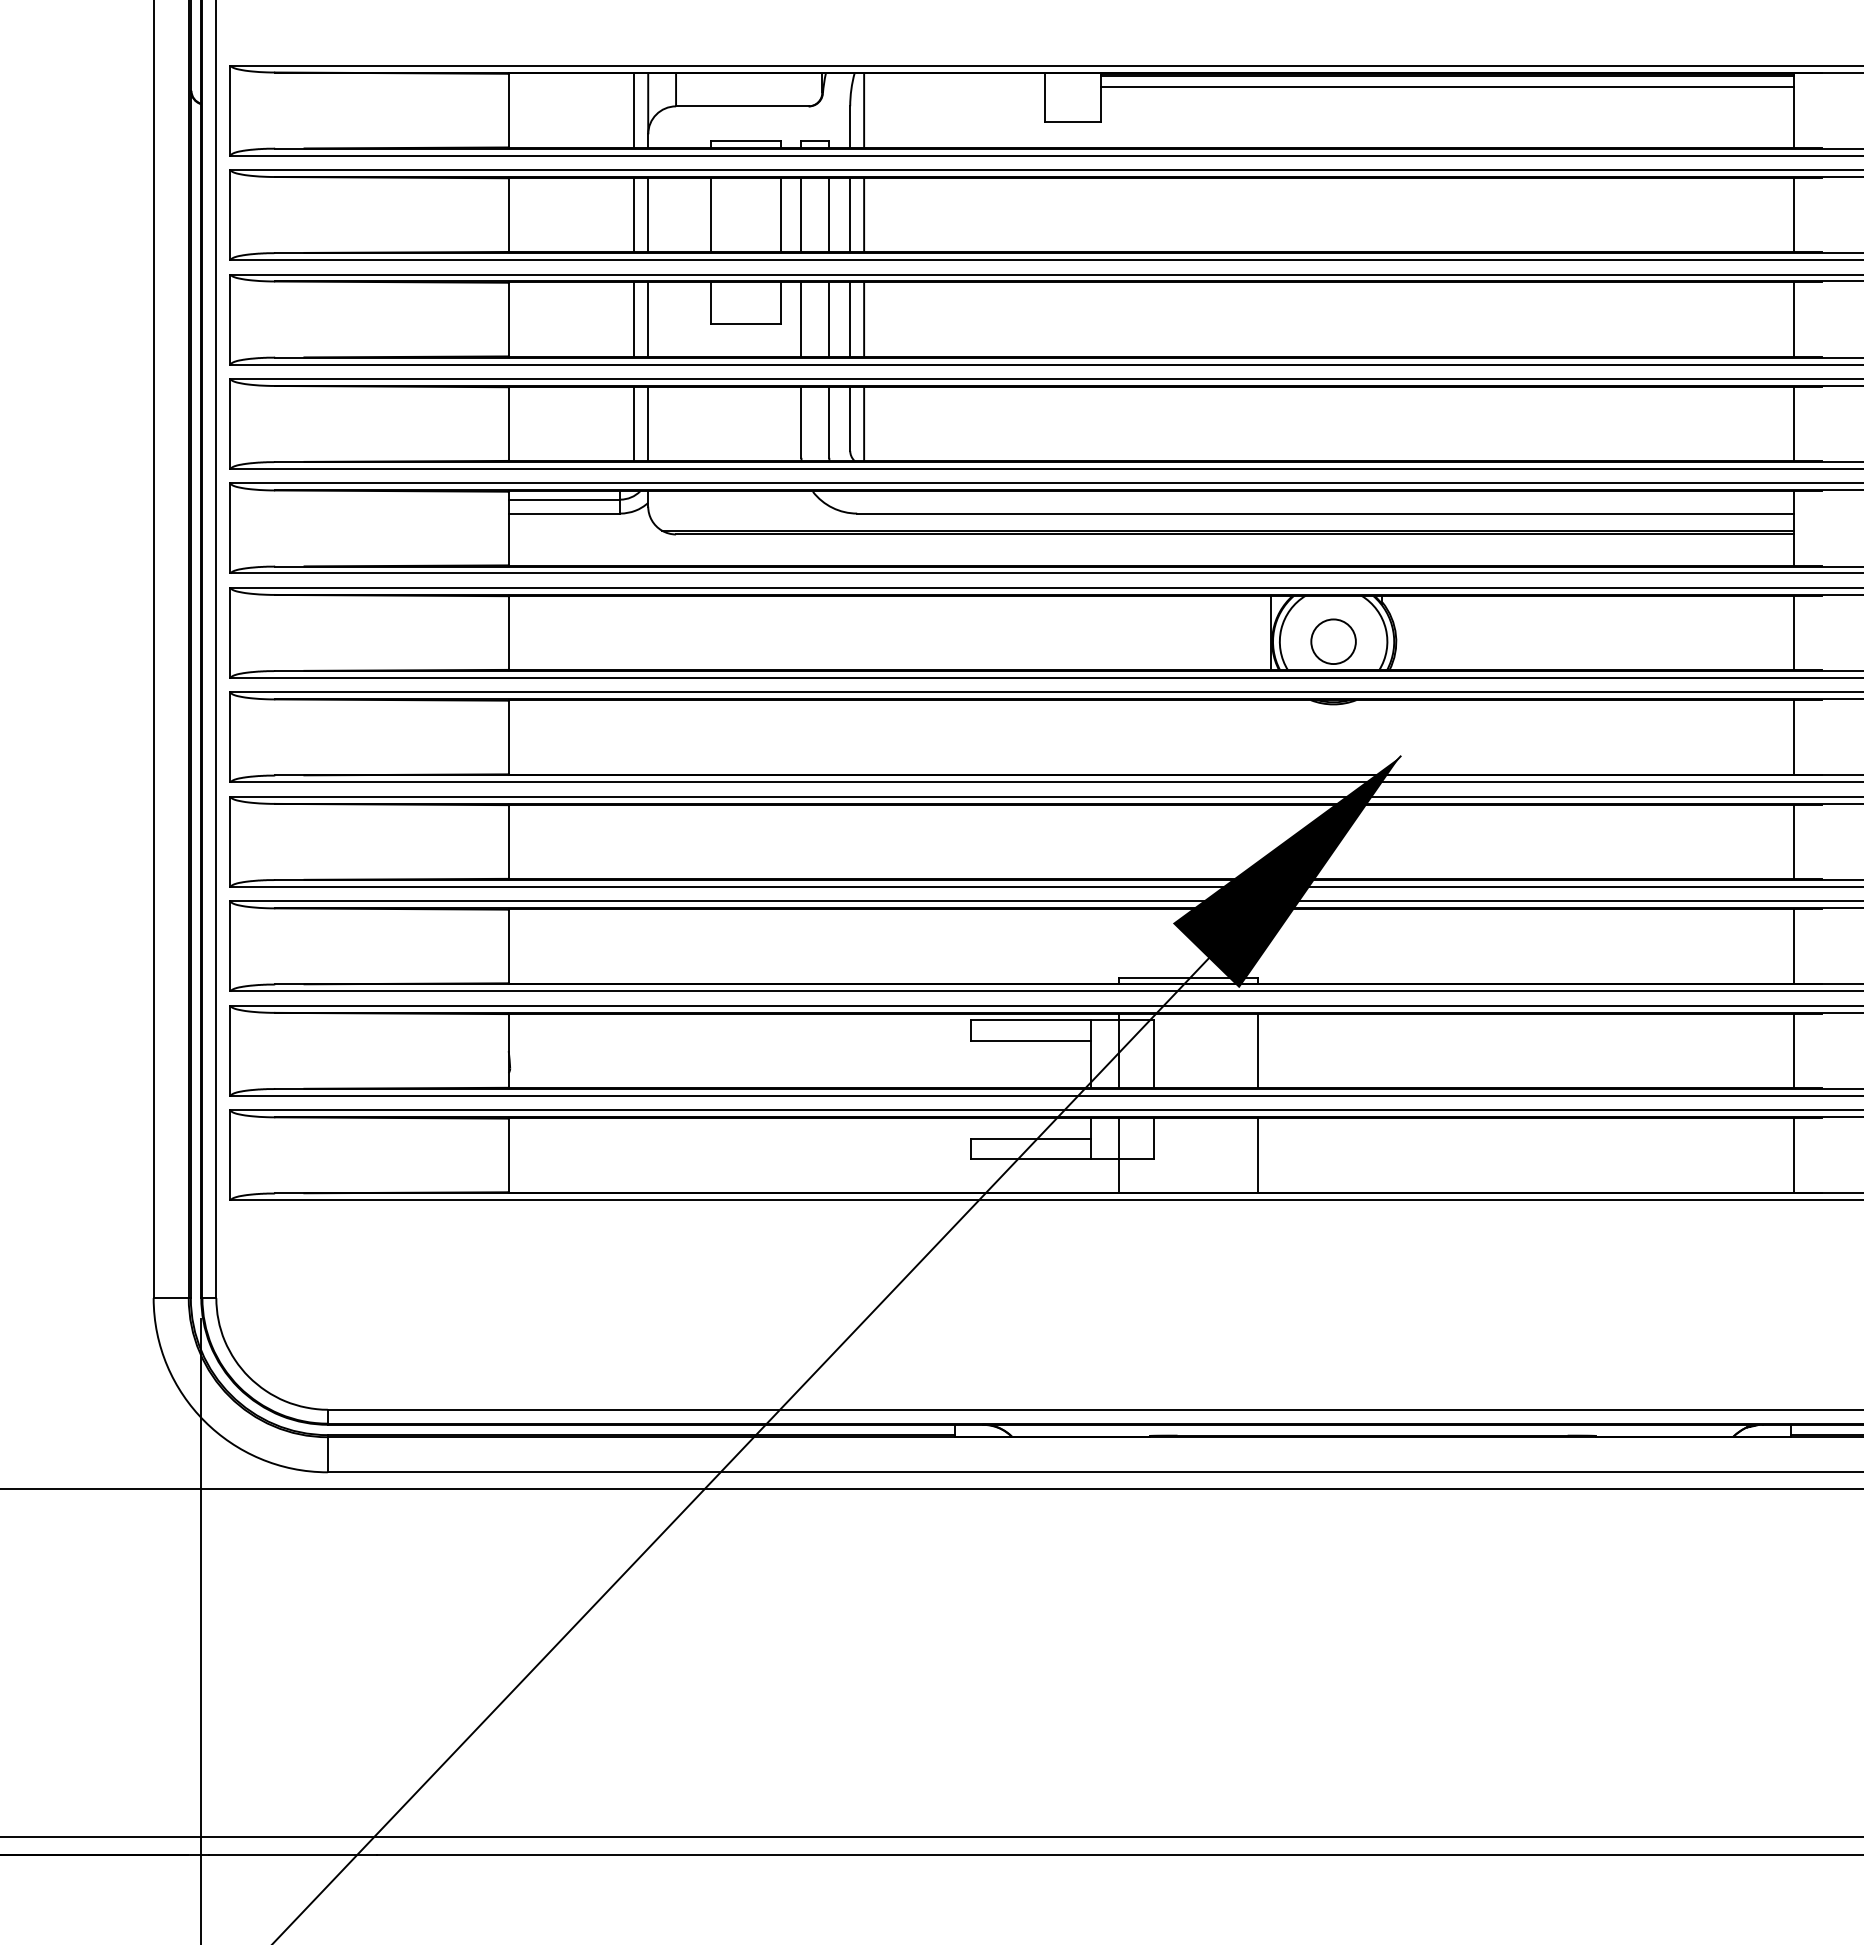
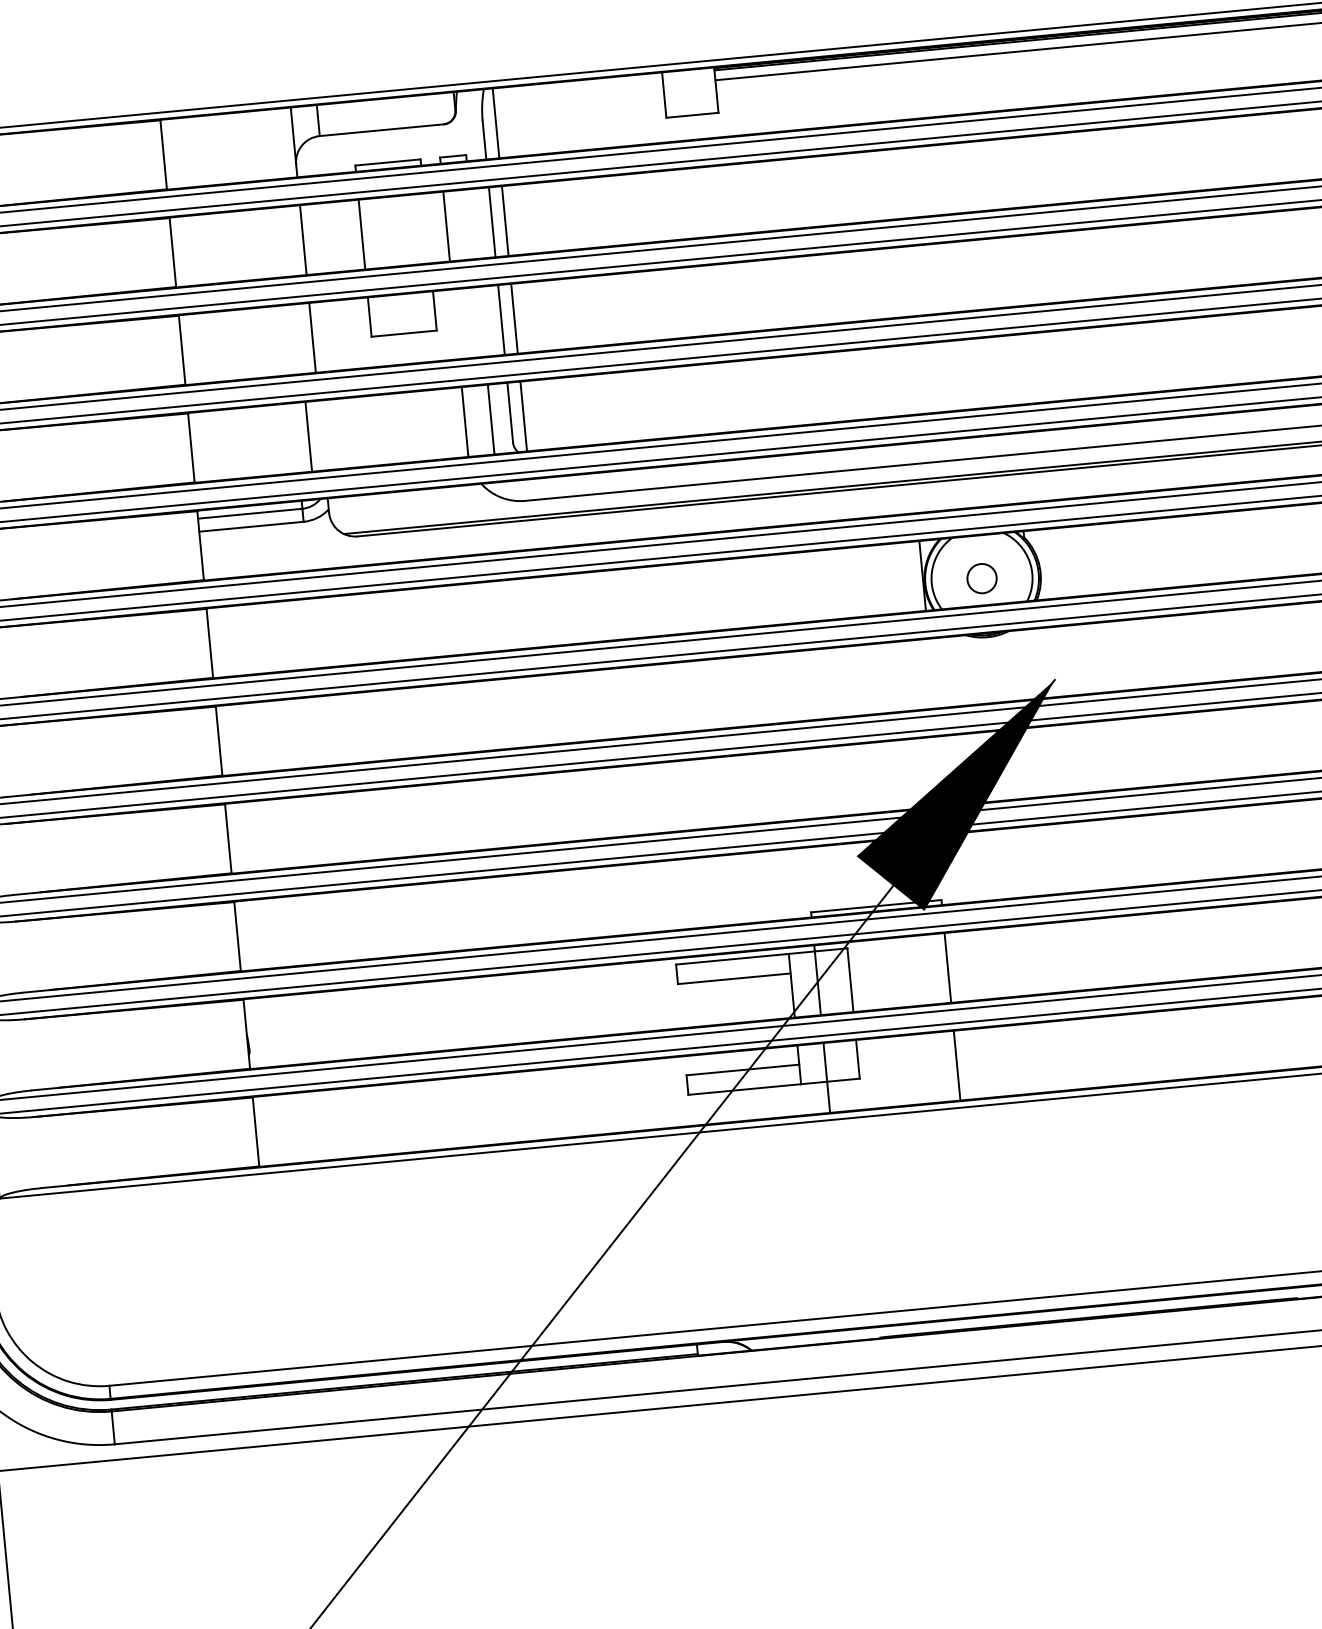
line: (634, 110) -> (281, 143), removed
line: (634, 214) -> (290, 240), removed
line: (780, 214) -> (427, 227), removed
line: (829, 214) -> (472, 223), removed
line: (634, 319) -> (299, 339), removed
line: (801, 319) -> (455, 324), removed
line: (829, 319) -> (482, 321), removed
line: (648, 423) -> (322, 435), removed
circle: (1333, 641) -> (981, 578), size x0.7

